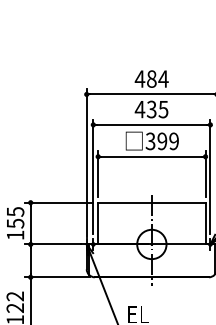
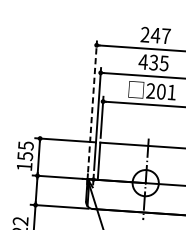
text: (151, 78) -> (155, 34), 484 -> 247
text: (161, 141) -> (160, 91), 399 -> 201
line: (86, 162) -> (92, 106), solid -> dashed

